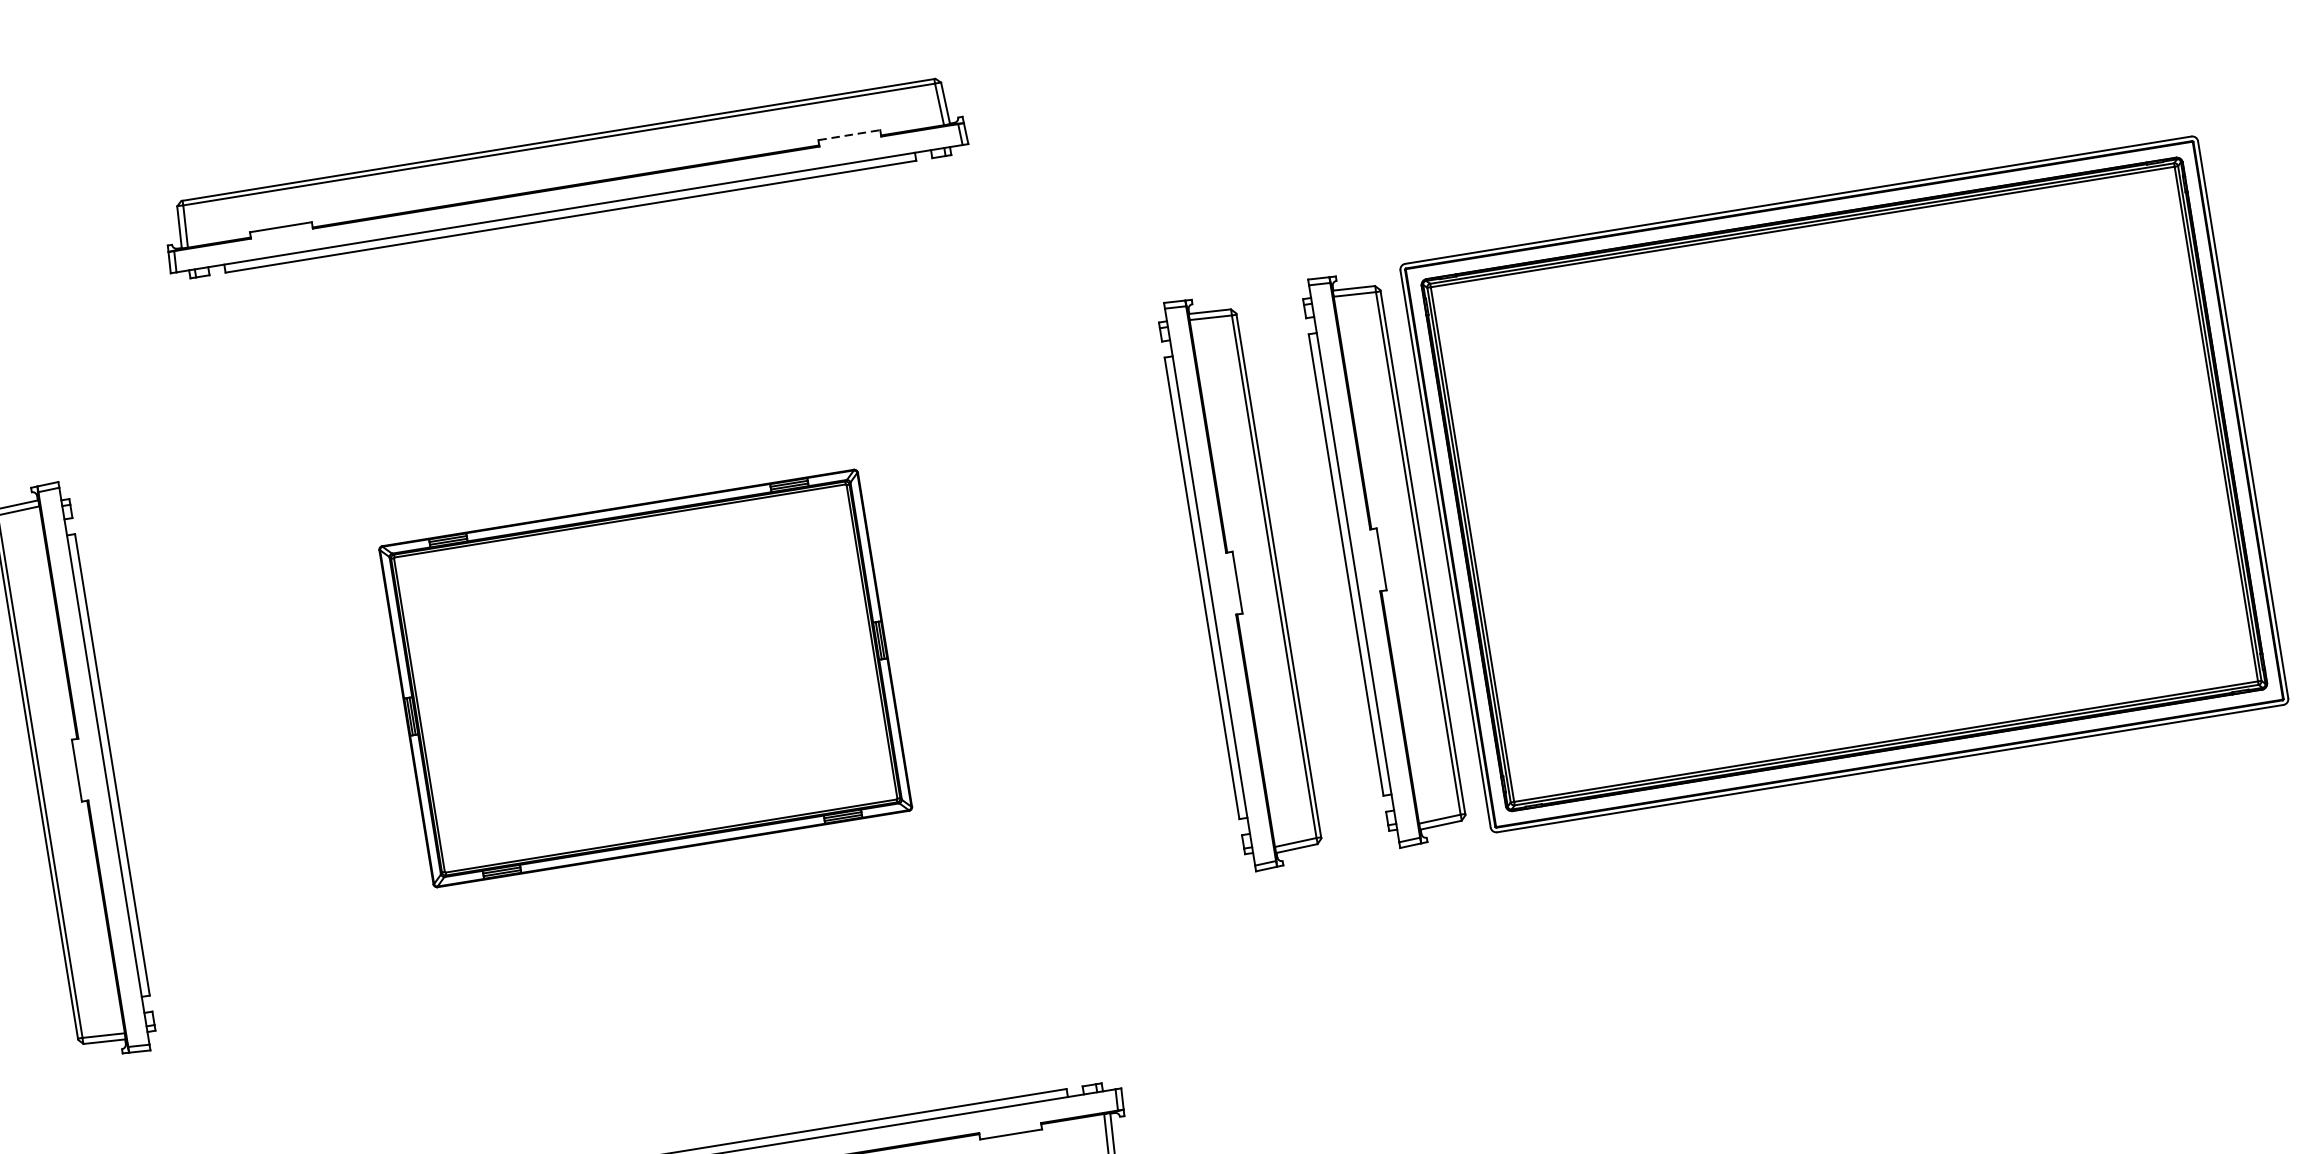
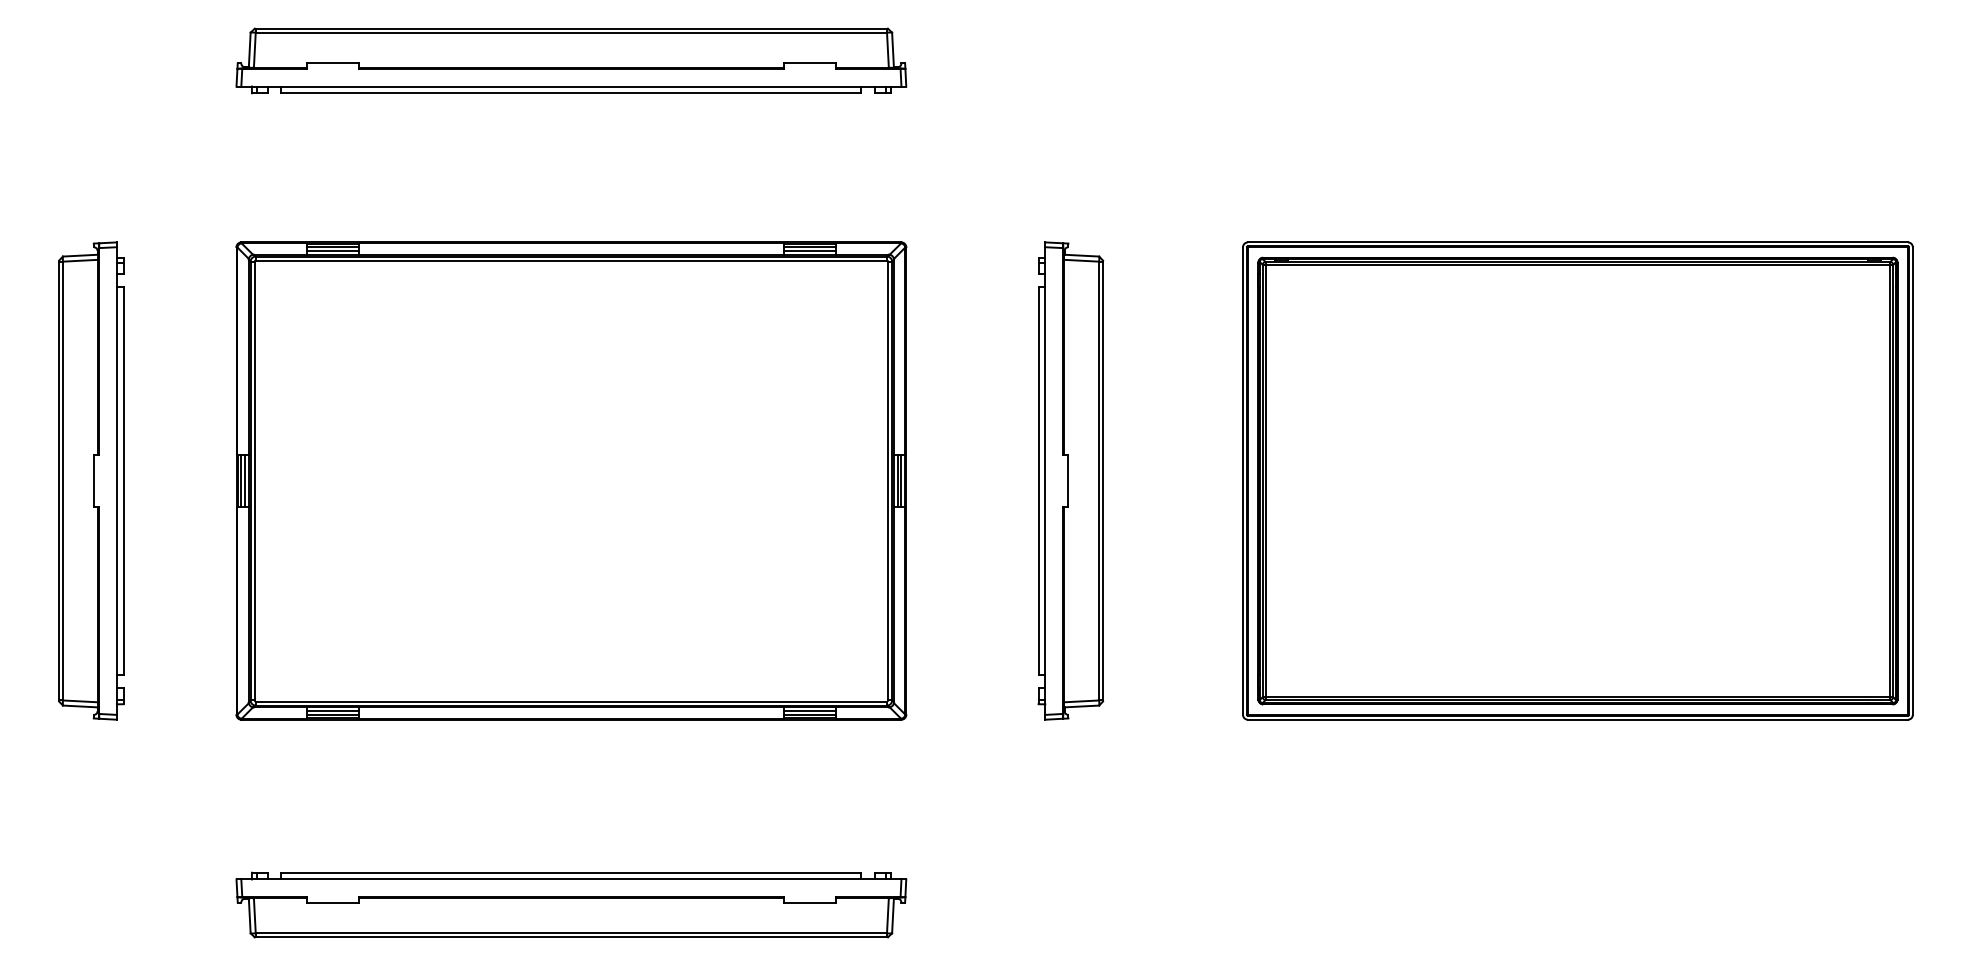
line: (849, 135) -> (810, 63), dashed -> solid
part: (1384, 558) -> (1191, 480), removed
part: (645, 677) -> (571, 480), size x1.67

